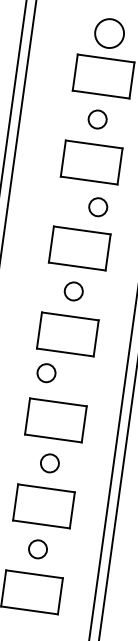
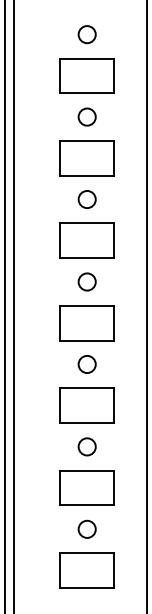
circle: (108, 33) -> (86, 34), size x0.62
circle: (97, 207) -> (86, 199), moved
circle: (45, 373) -> (86, 364), moved

